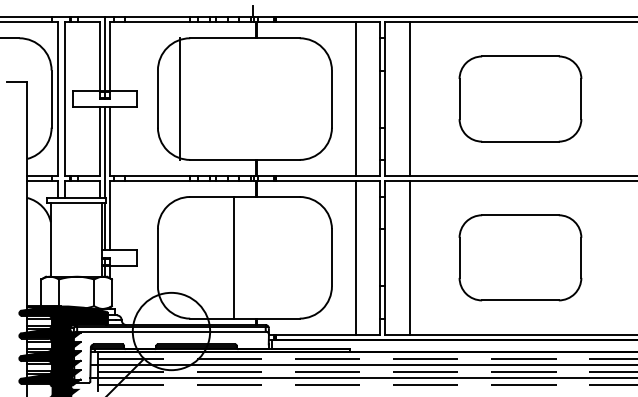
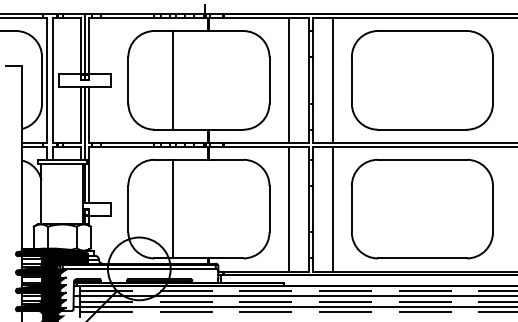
line: (179, 98) -> (173, 79), moved
part: (520, 98) -> (422, 79), size x1.43
line: (233, 257) -> (173, 208), moved
part: (520, 257) -> (422, 208), size x1.43

